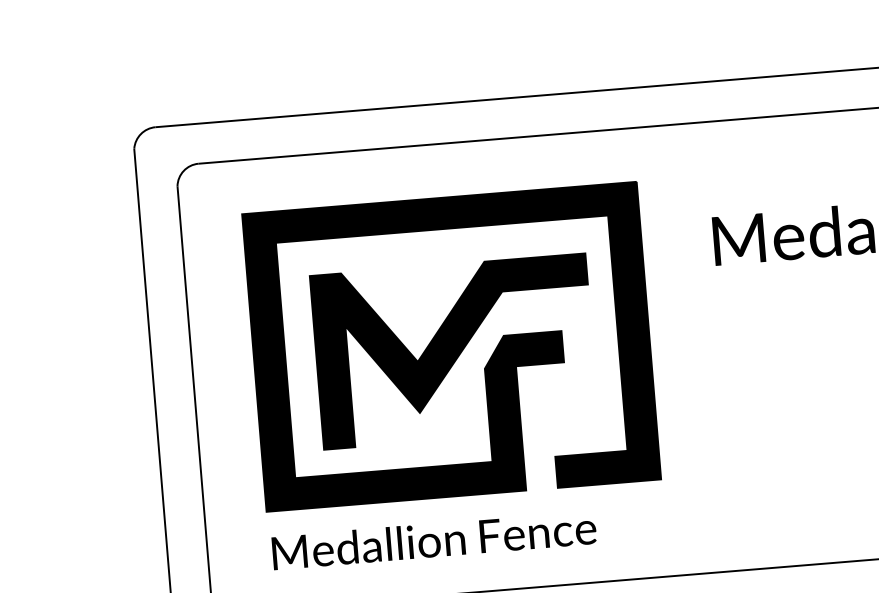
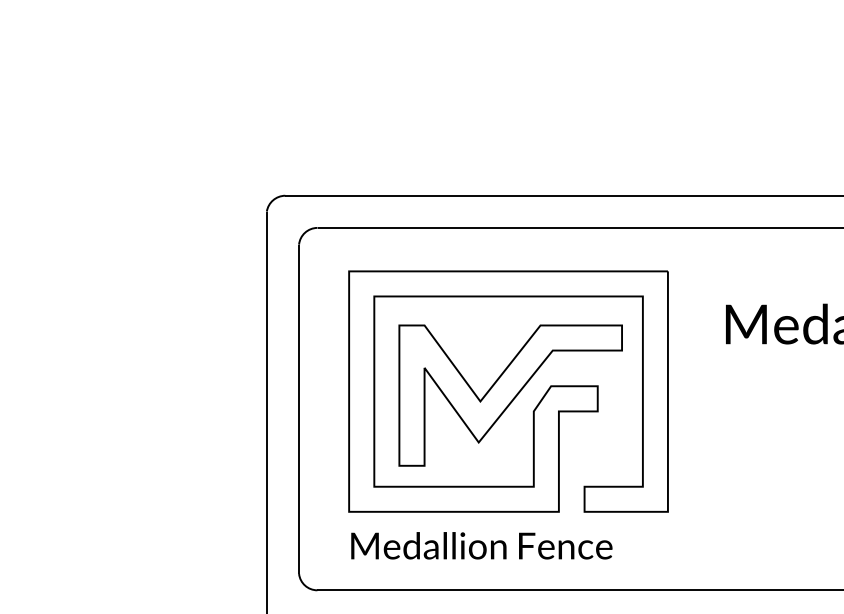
fill: (451, 346) -> (508, 391), removed
fill: (454, 351) -> (510, 395), removed

